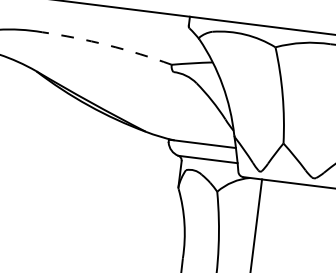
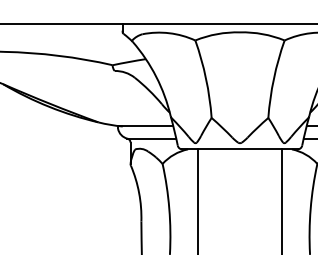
arc: (107, 44) -> (58, 55), dashed -> solid

